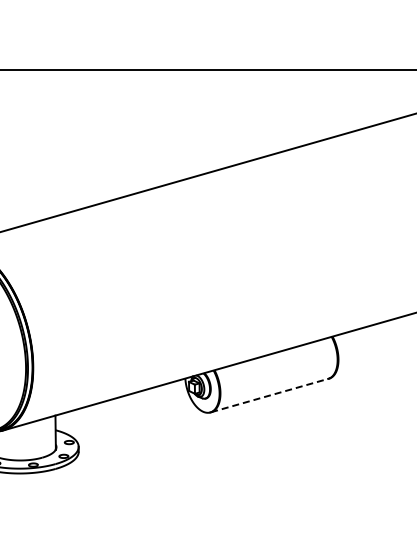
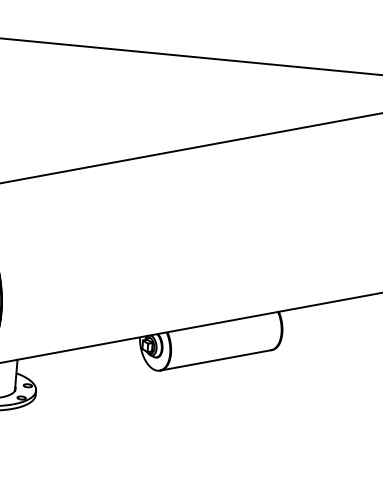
line: (269, 395) -> (215, 360), dashed -> solid

